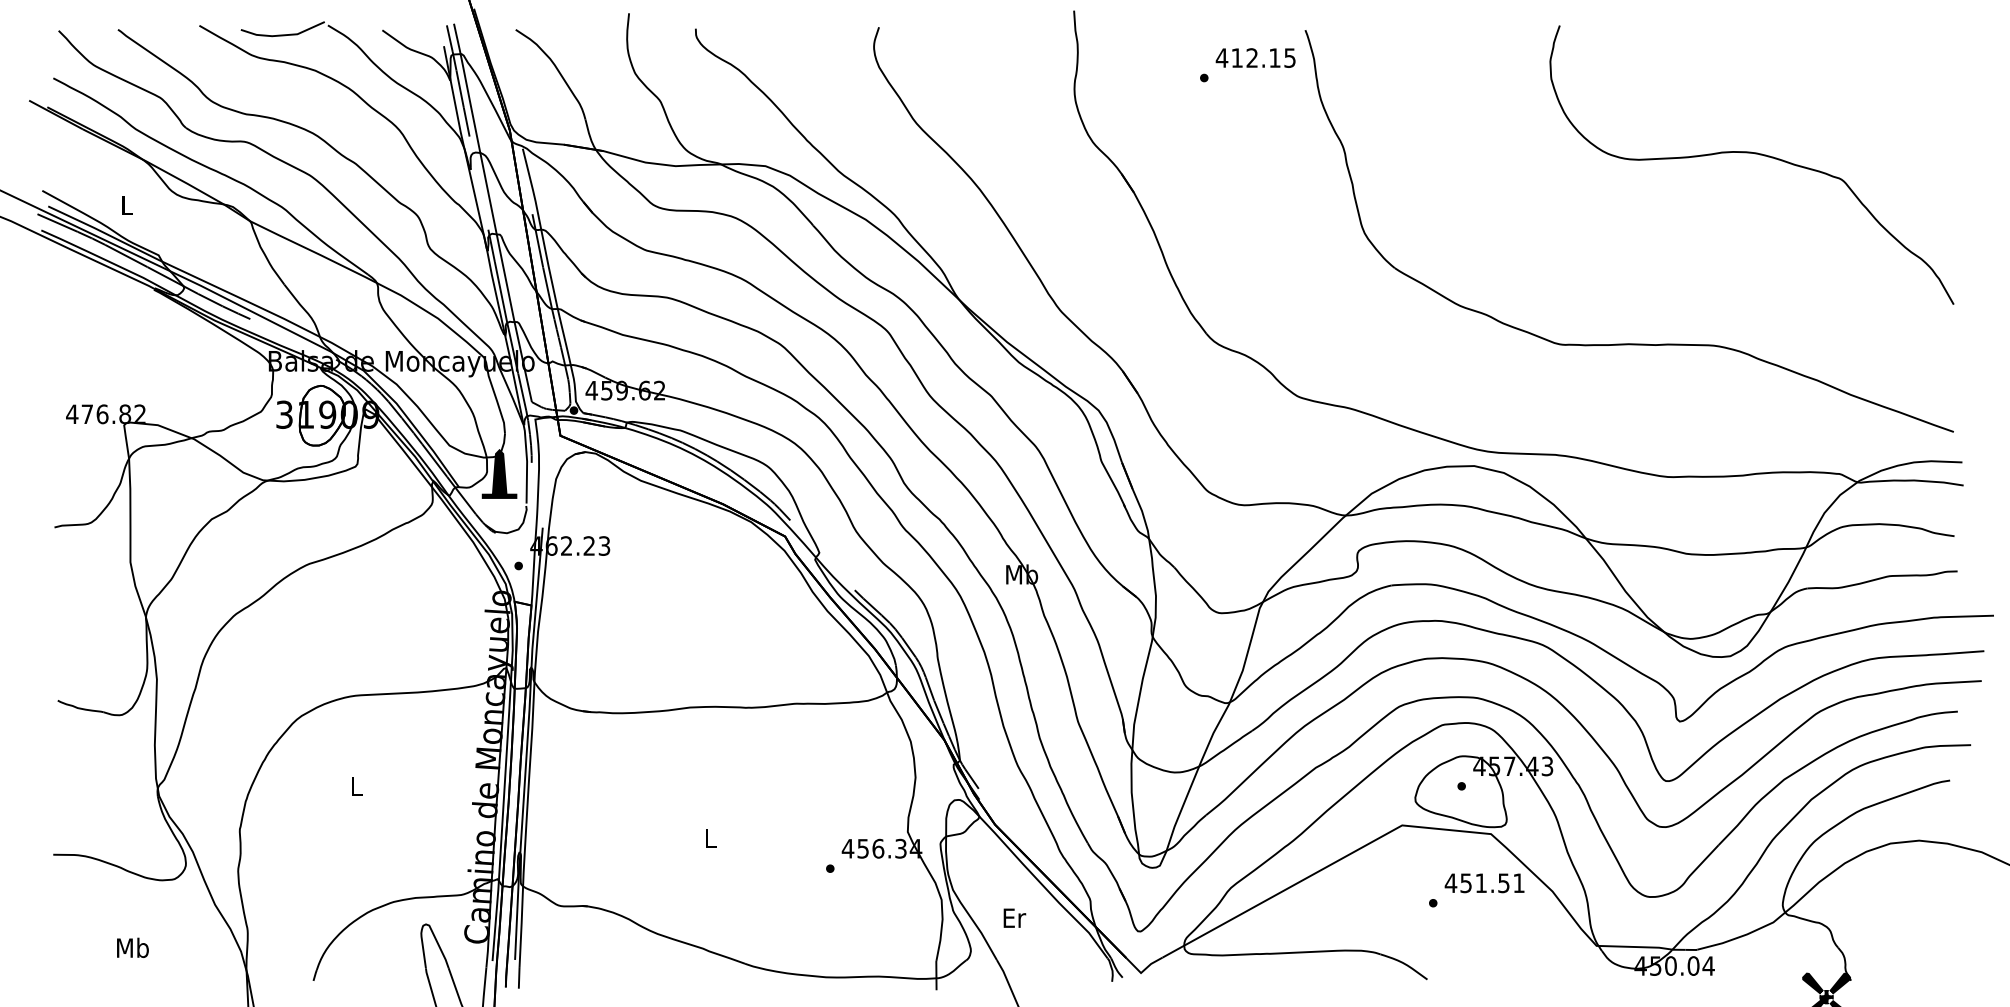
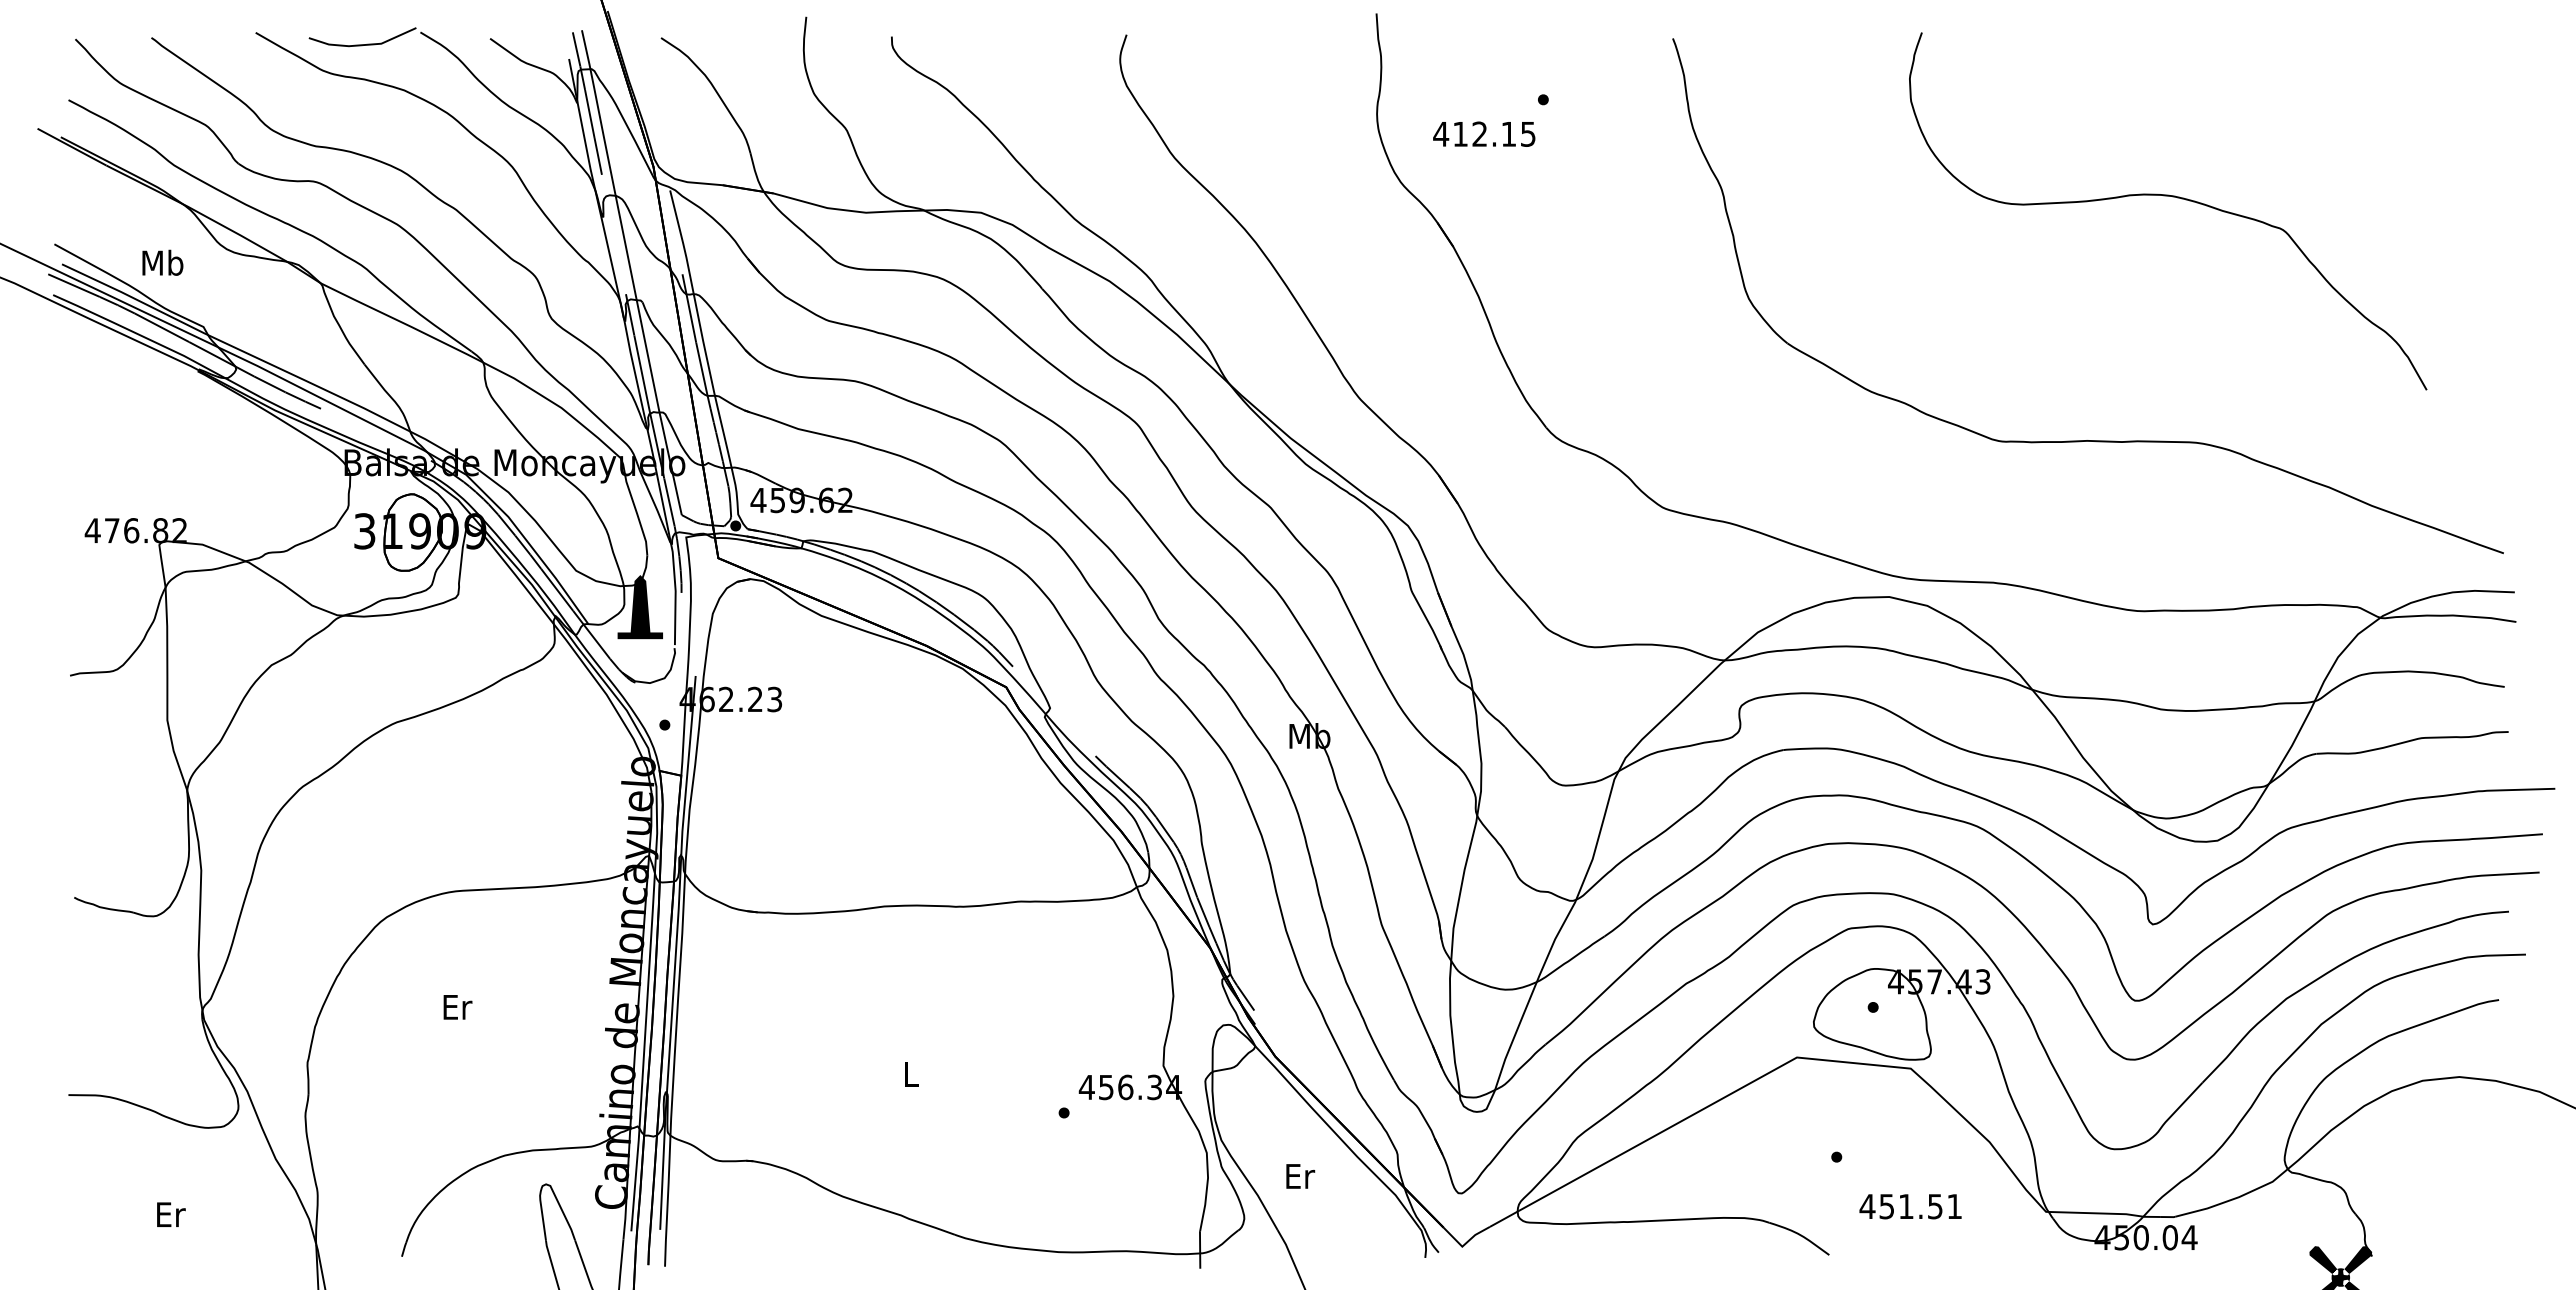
text: (1255, 57) -> (1484, 133), moved
curve: (1755, 154) -> (2172, 197), moved
text: (126, 204) -> (162, 262), L -> Mb
text: (356, 786) -> (457, 1007), L -> Er
text: (1484, 883) -> (1910, 1206), moved
text: (132, 947) -> (170, 1214), Mb -> Er

